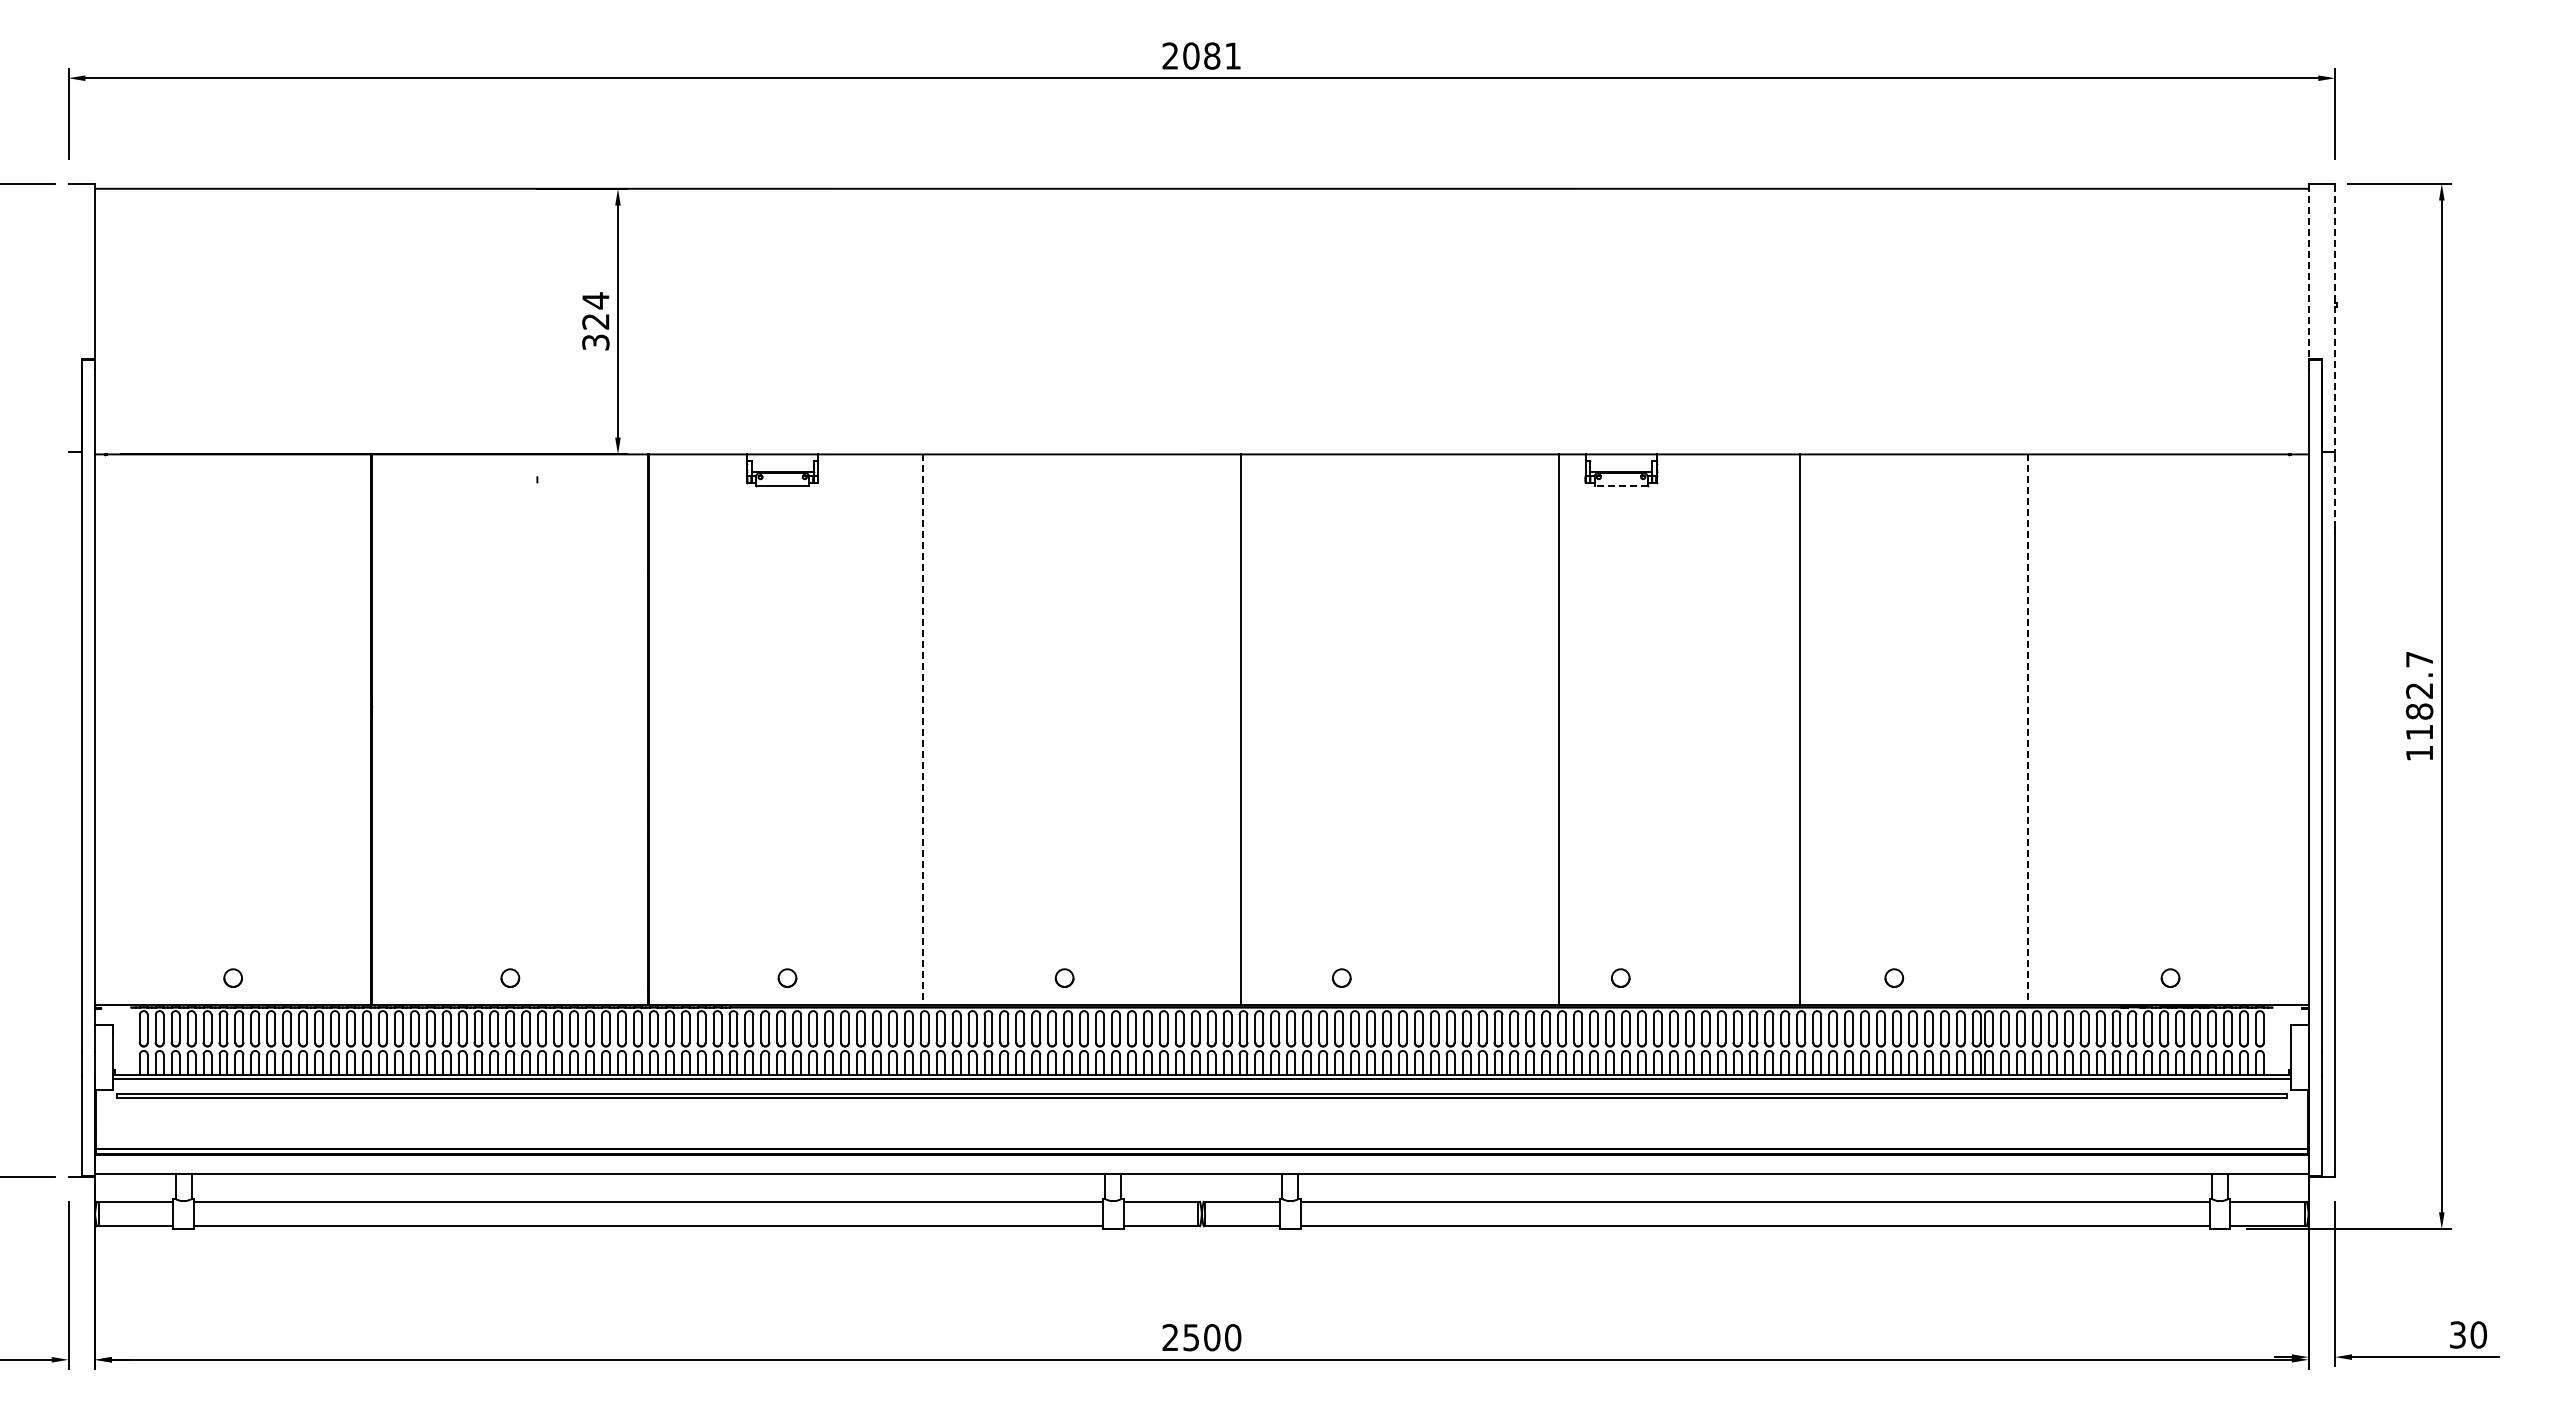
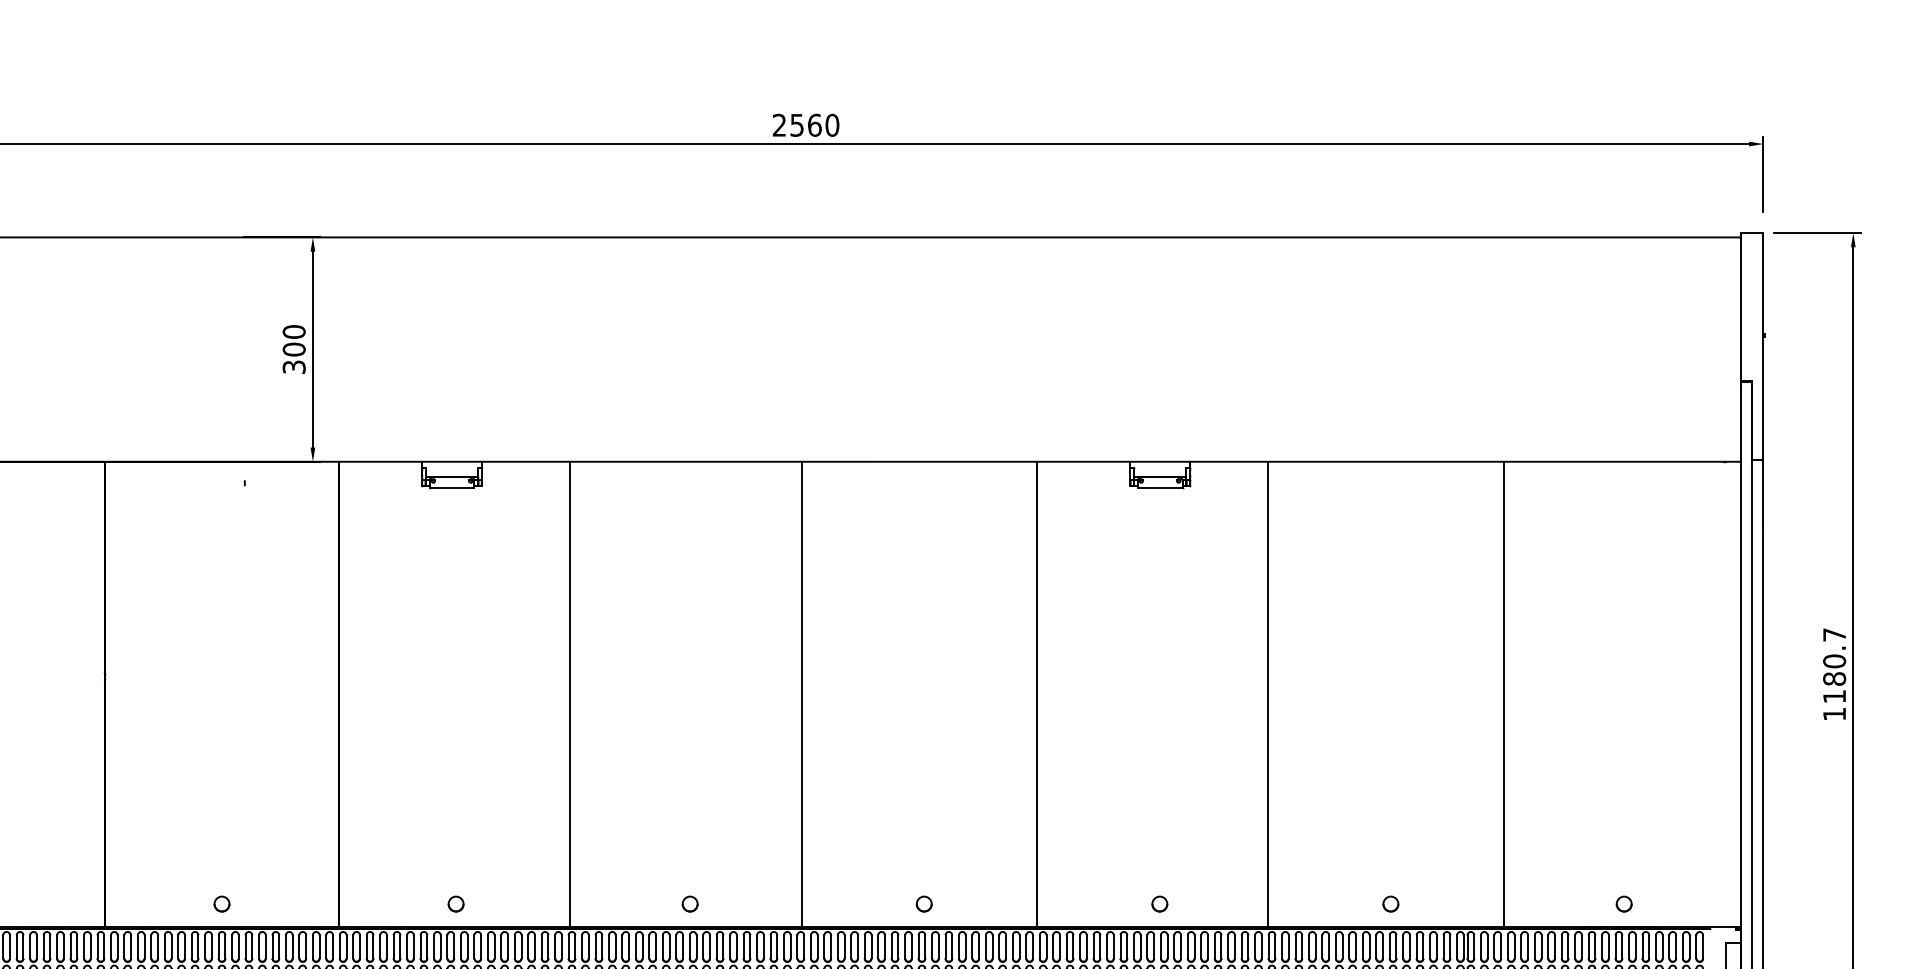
text: (1212, 55) -> (815, 124), 2081 -> 2560
line: (2308, 272) -> (1740, 308), dashed -> solid
text: (595, 310) -> (293, 340), 324 -> 300
line: (2335, 318) -> (1763, 346), dashed -> solid
line: (1621, 486) -> (1160, 488), dashed -> solid
line: (2335, 492) -> (1763, 493), dashed -> solid
text: (2419, 690) -> (1834, 661), 1182.7 -> 1180.7
line: (1241, 729) -> (801, 694), moved
line: (1559, 729) -> (1037, 694), moved
line: (1799, 729) -> (1267, 694), moved
line: (922, 730) -> (570, 694), dashed -> solid
line: (2027, 730) -> (1503, 694), dashed -> solid

